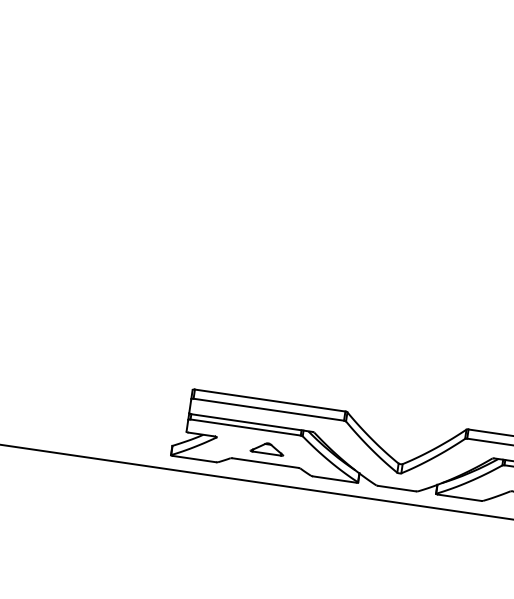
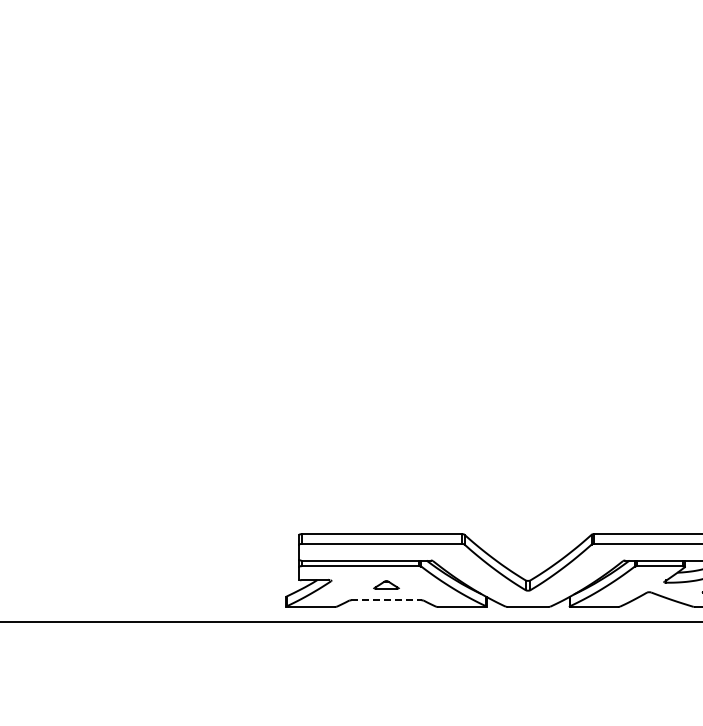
part: (267, 448) -> (386, 584), size x0.7
line: (265, 463) -> (386, 600), solid -> dashed

